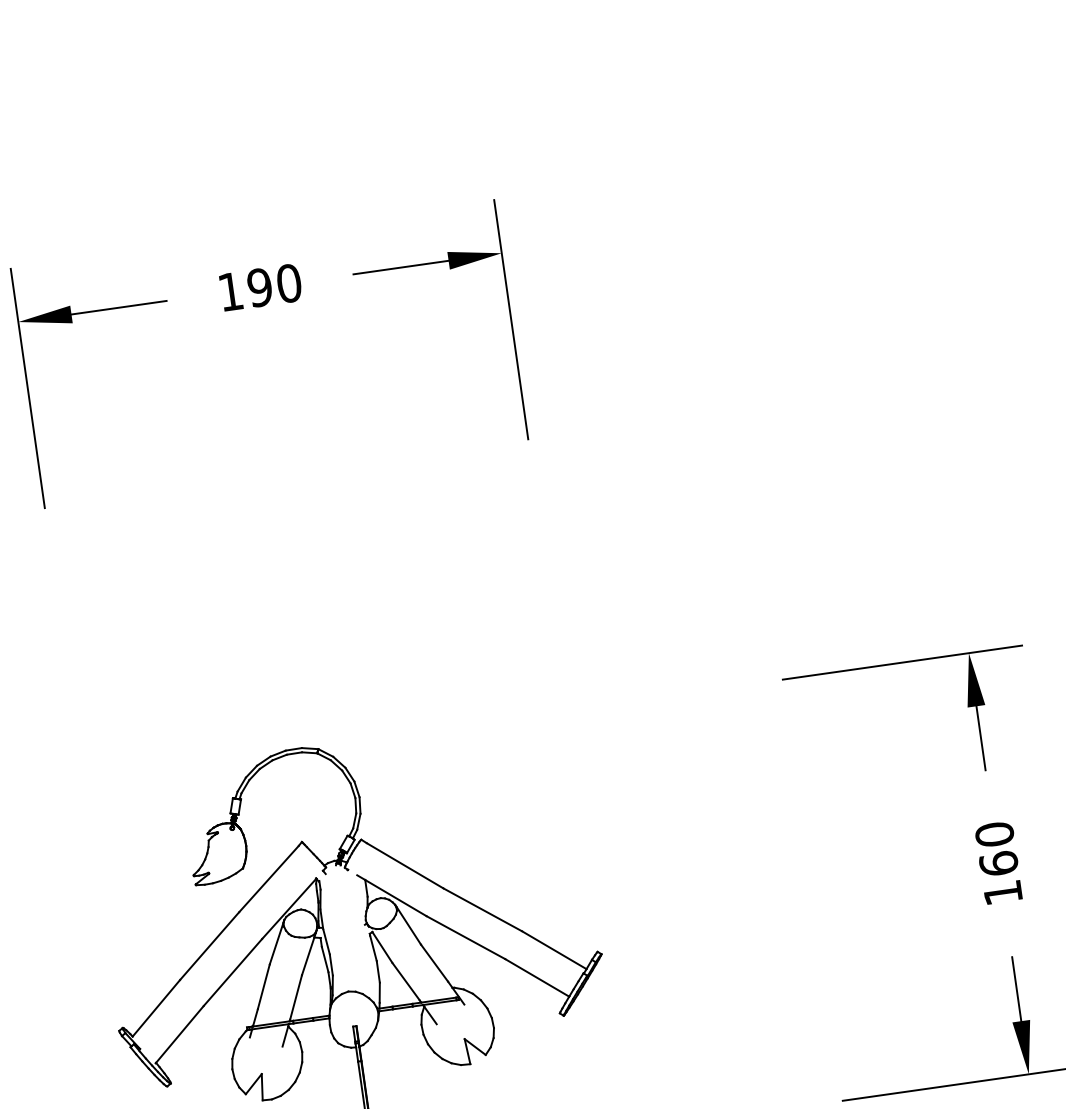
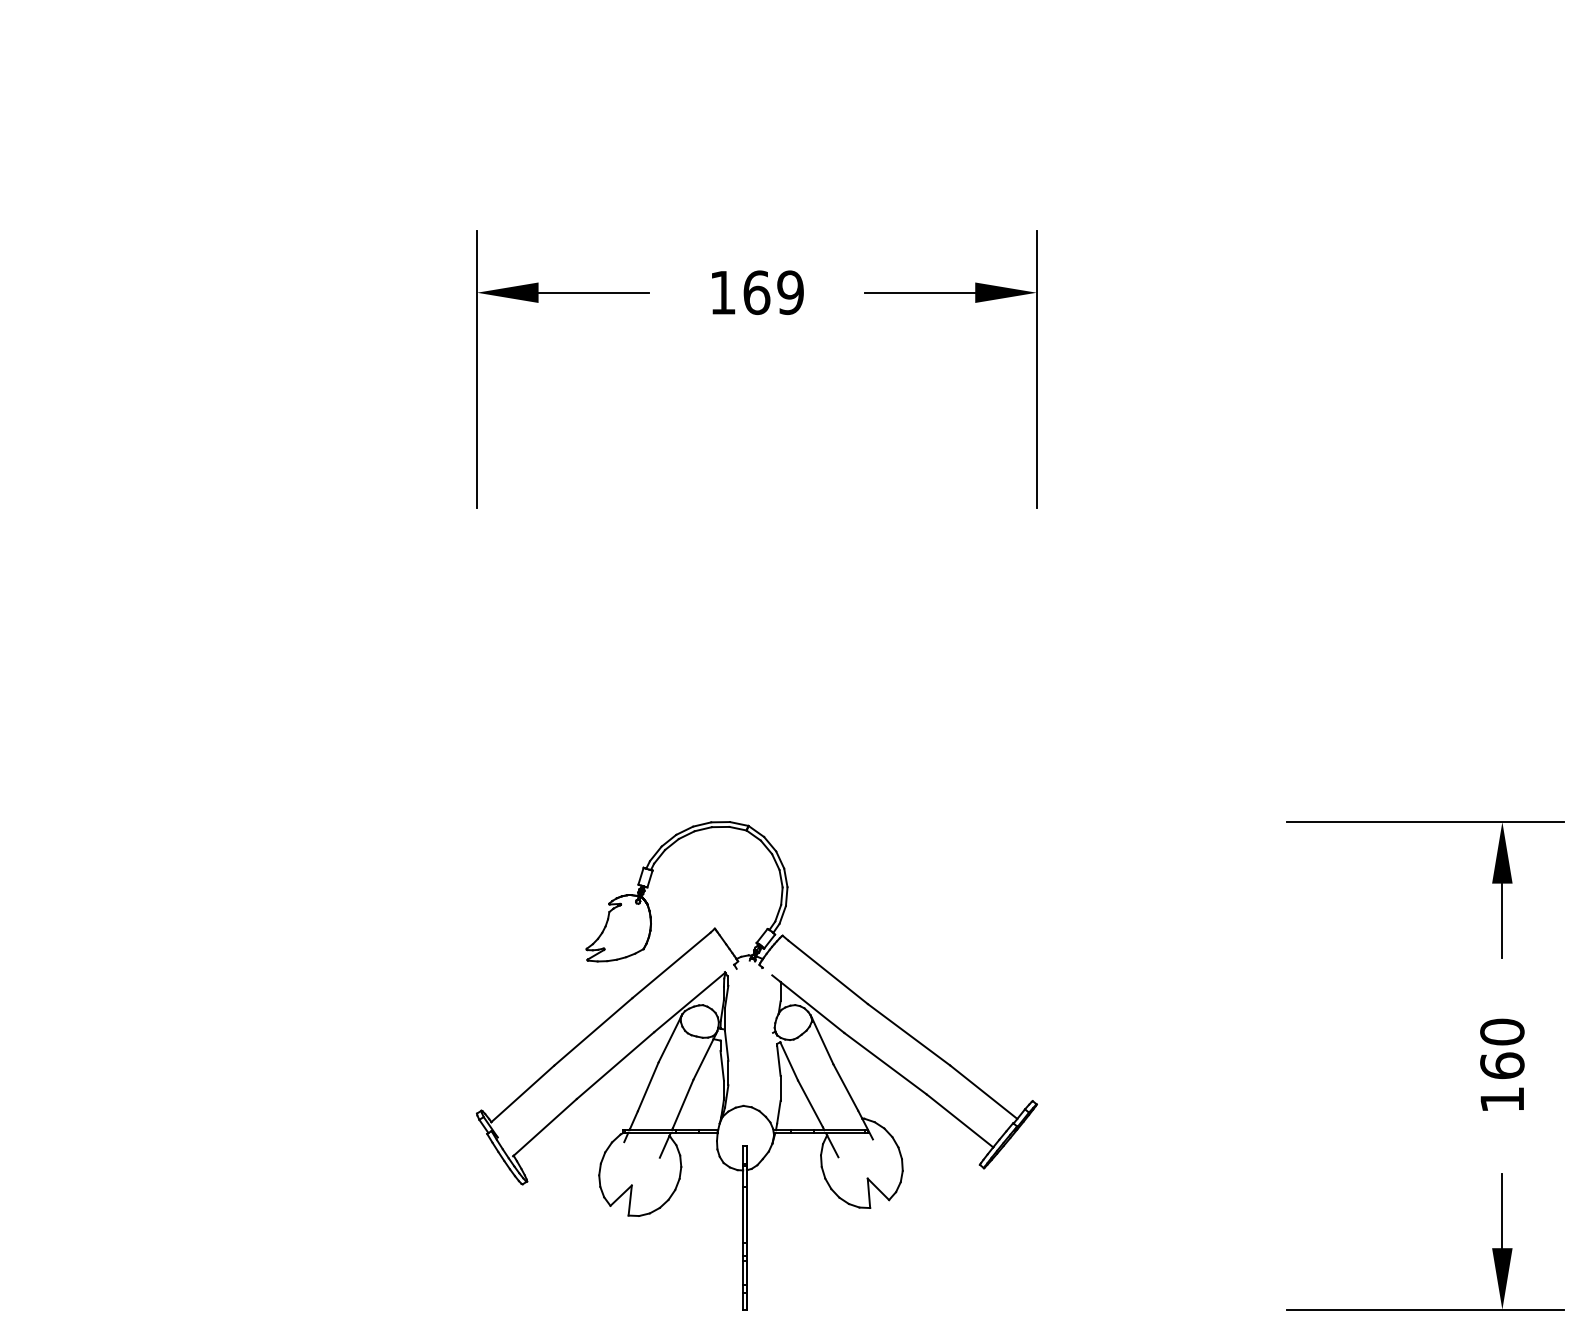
text: (274, 285) -> (773, 292), 190 -> 169

